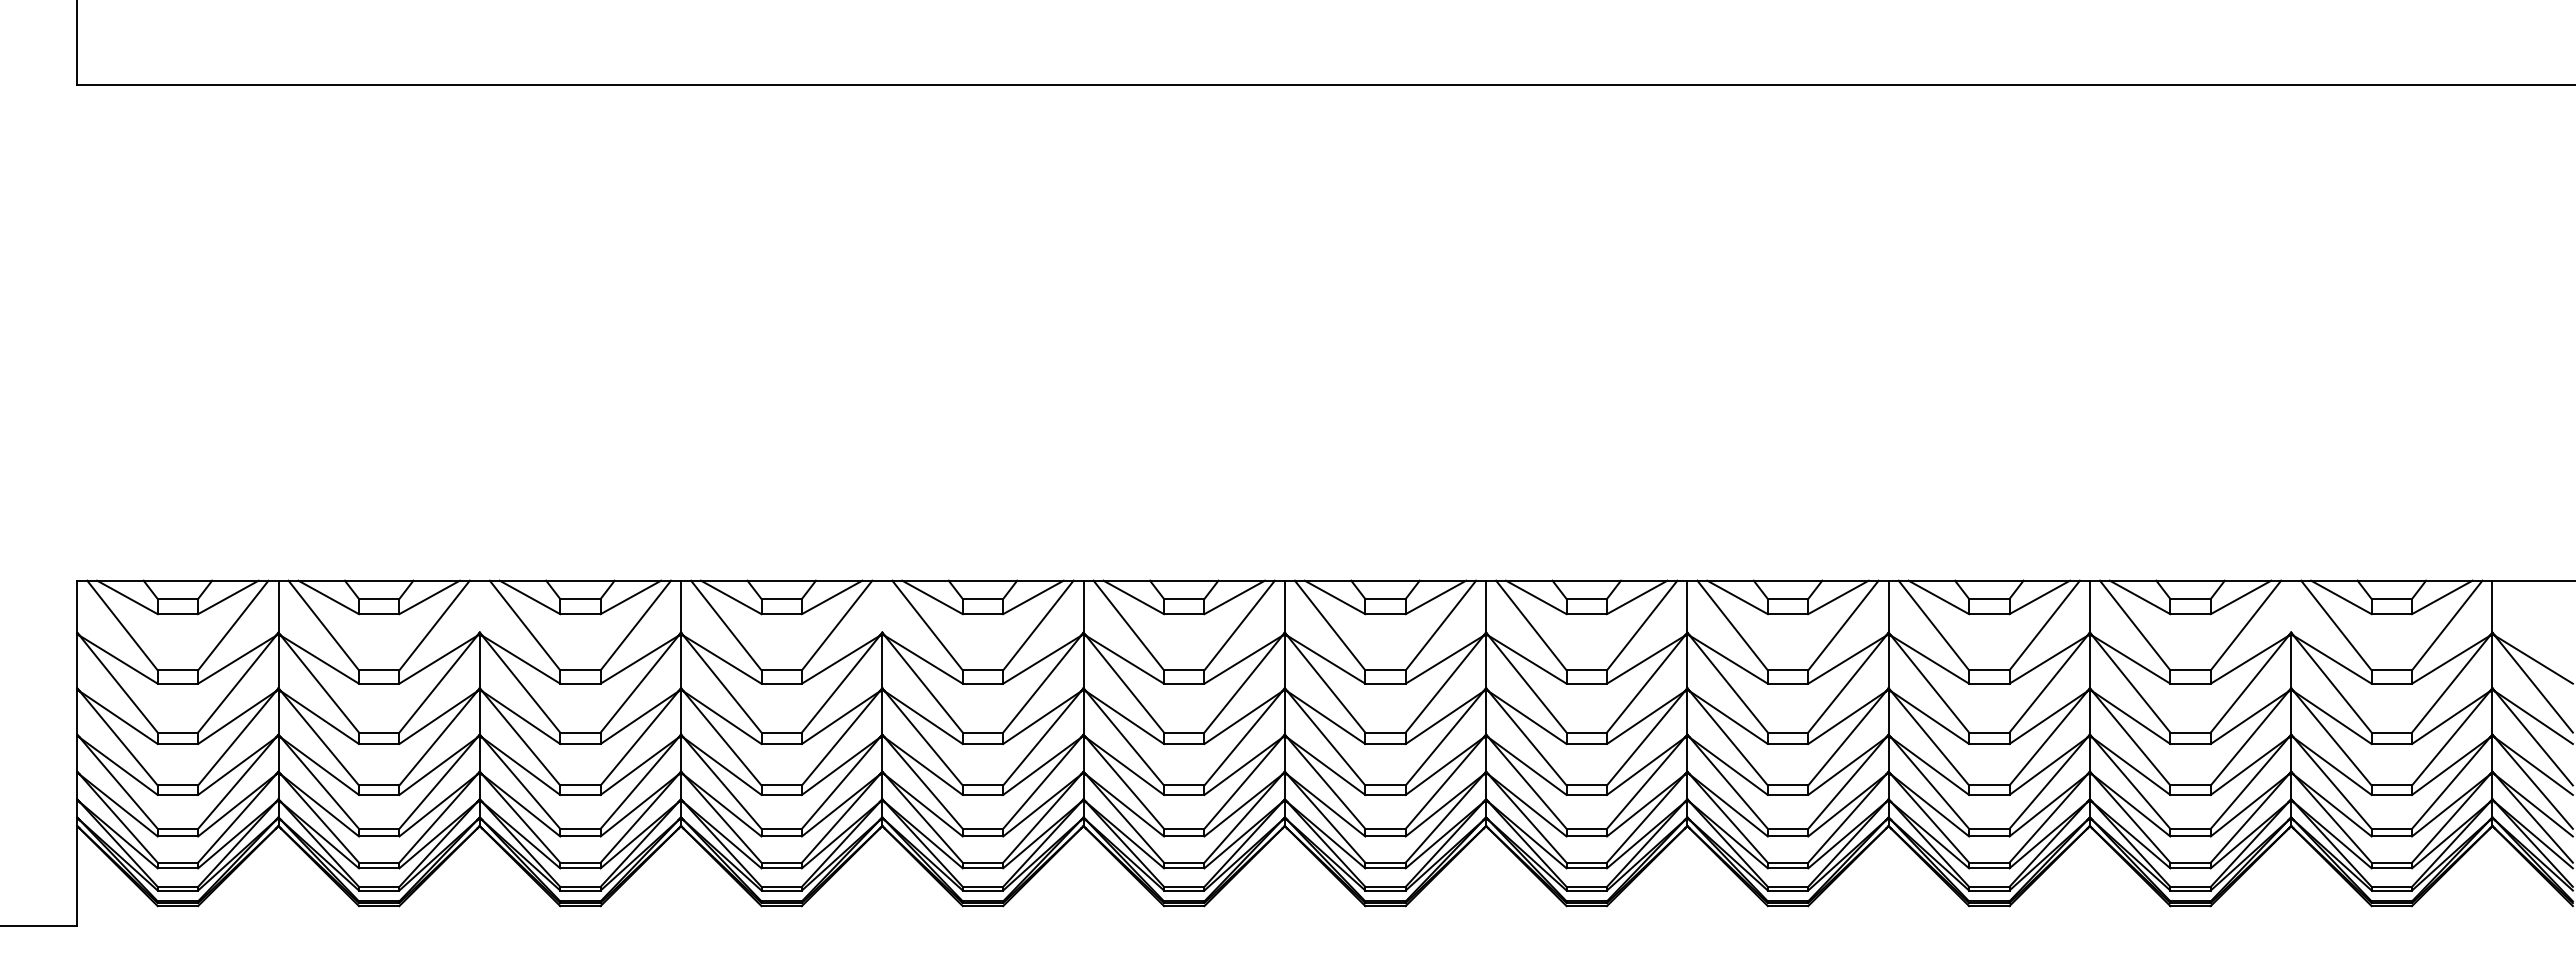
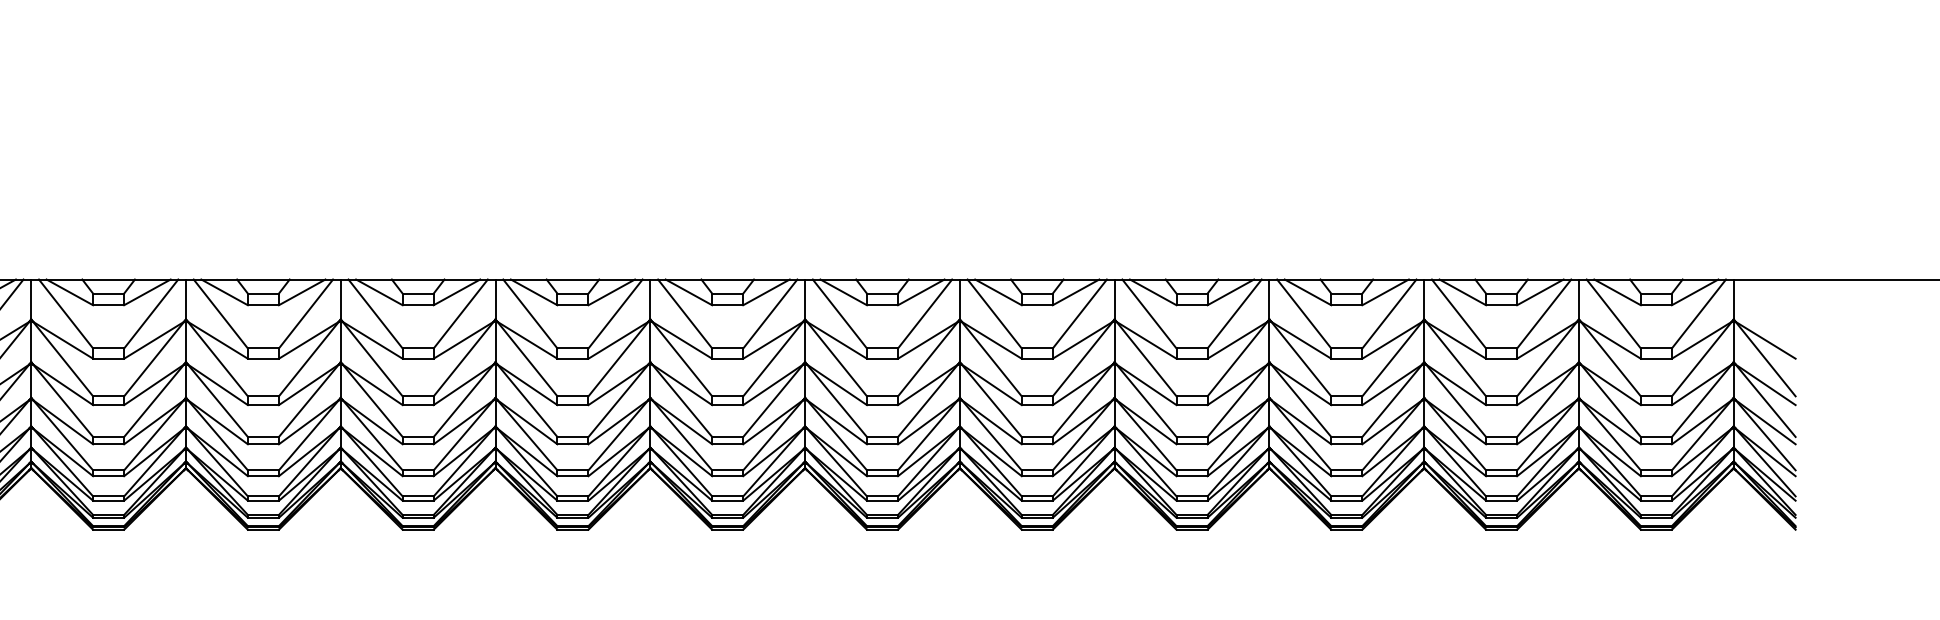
line: (479, 606) -> (185, 299), added
line: (882, 606) -> (495, 299), added
line: (2291, 606) -> (1579, 299), added

